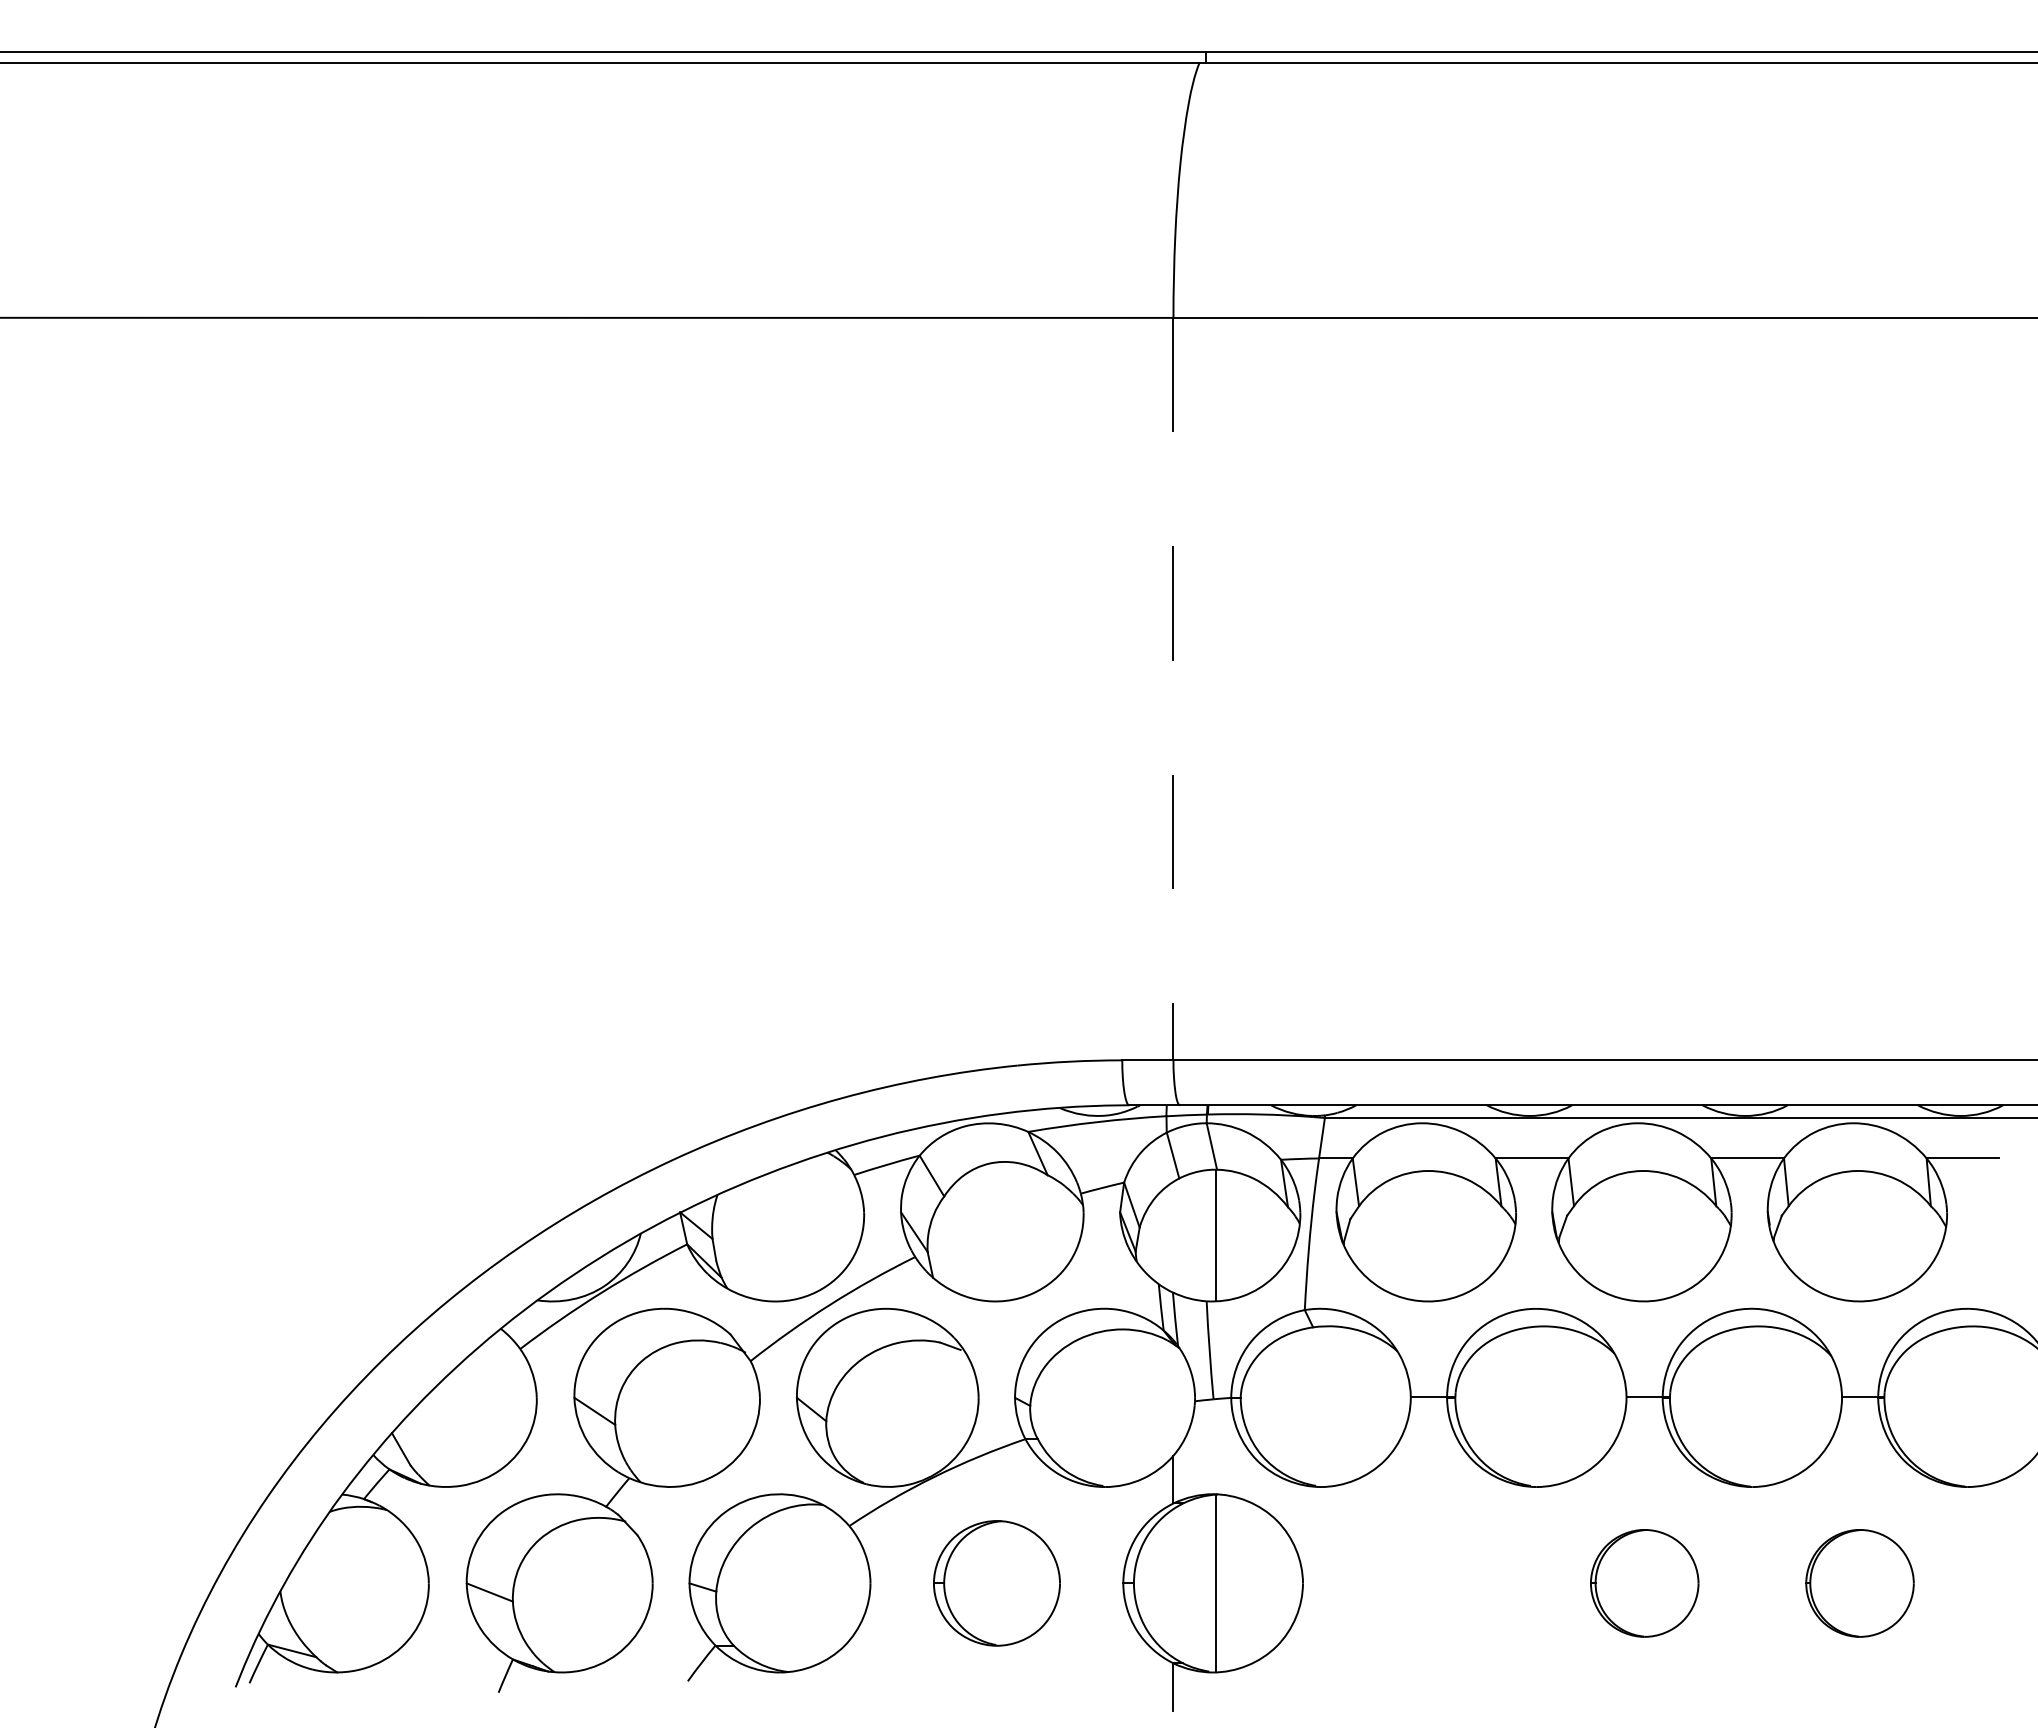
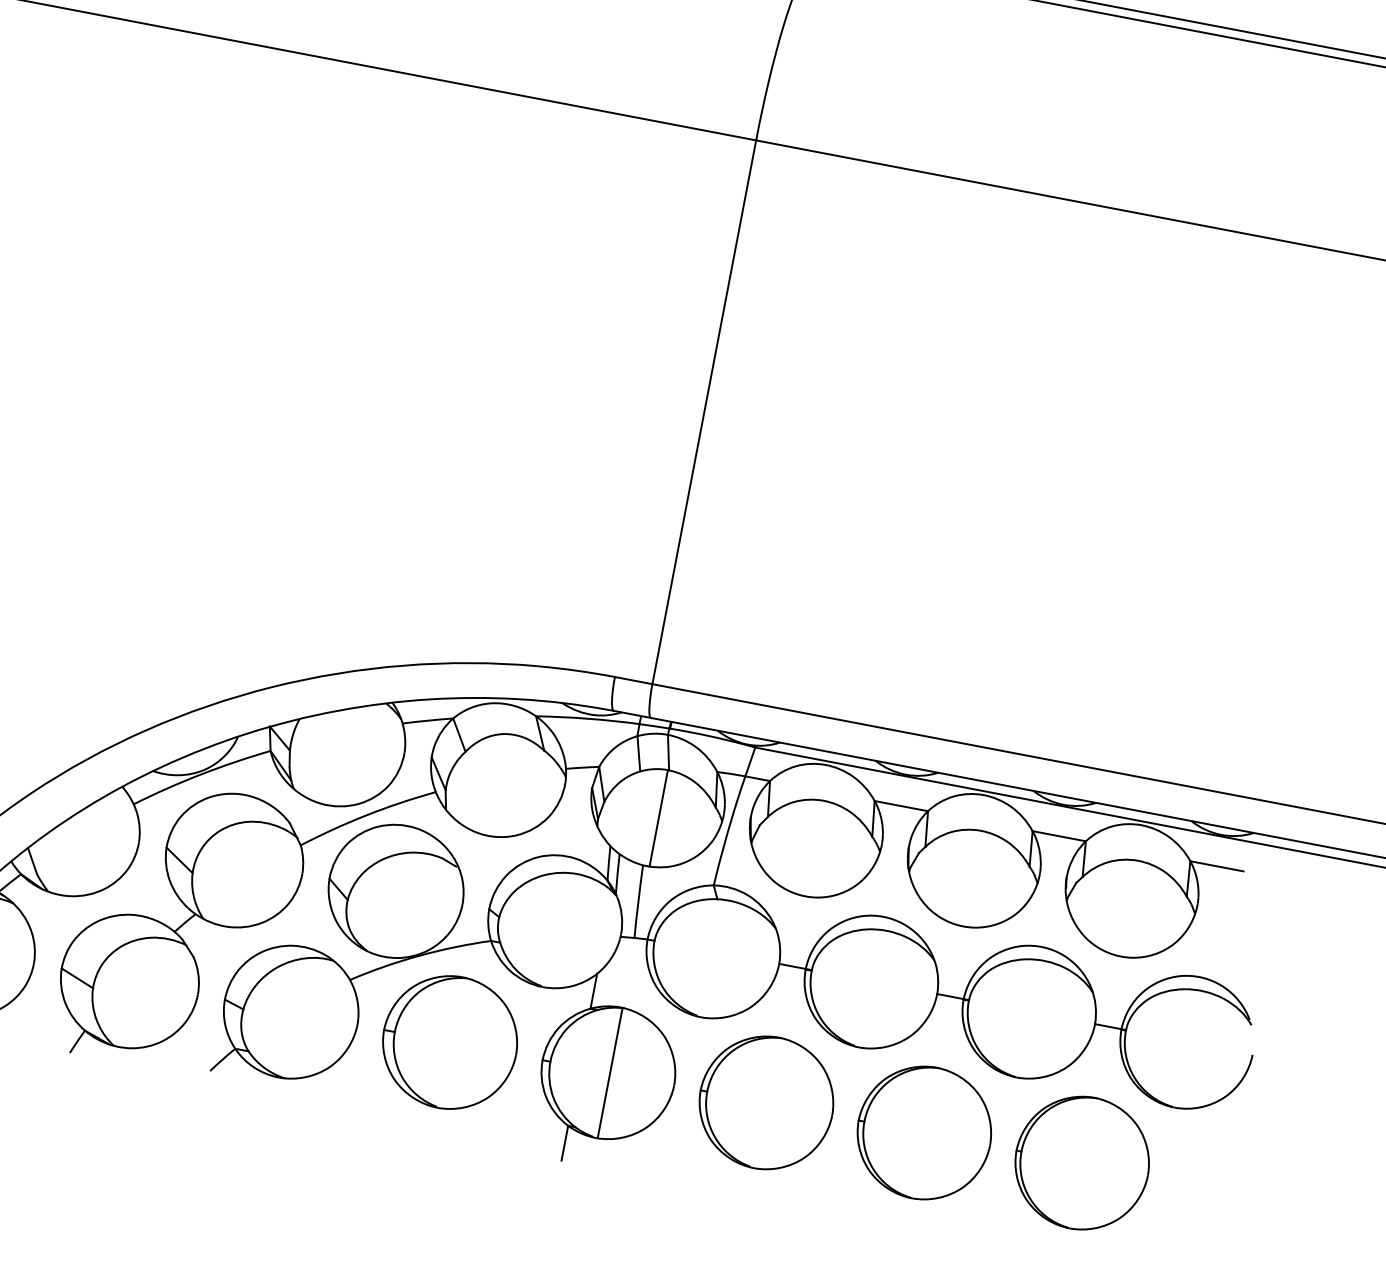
line: (1173, 689) -> (704, 412), dashed -> solid
part: (996, 1583) -> (449, 1042), size x1.43
part: (1428, 1583) -> (766, 1102), added
part: (1644, 1583) -> (924, 1133), size x1.67
part: (1859, 1583) -> (1081, 1163), size x1.67

